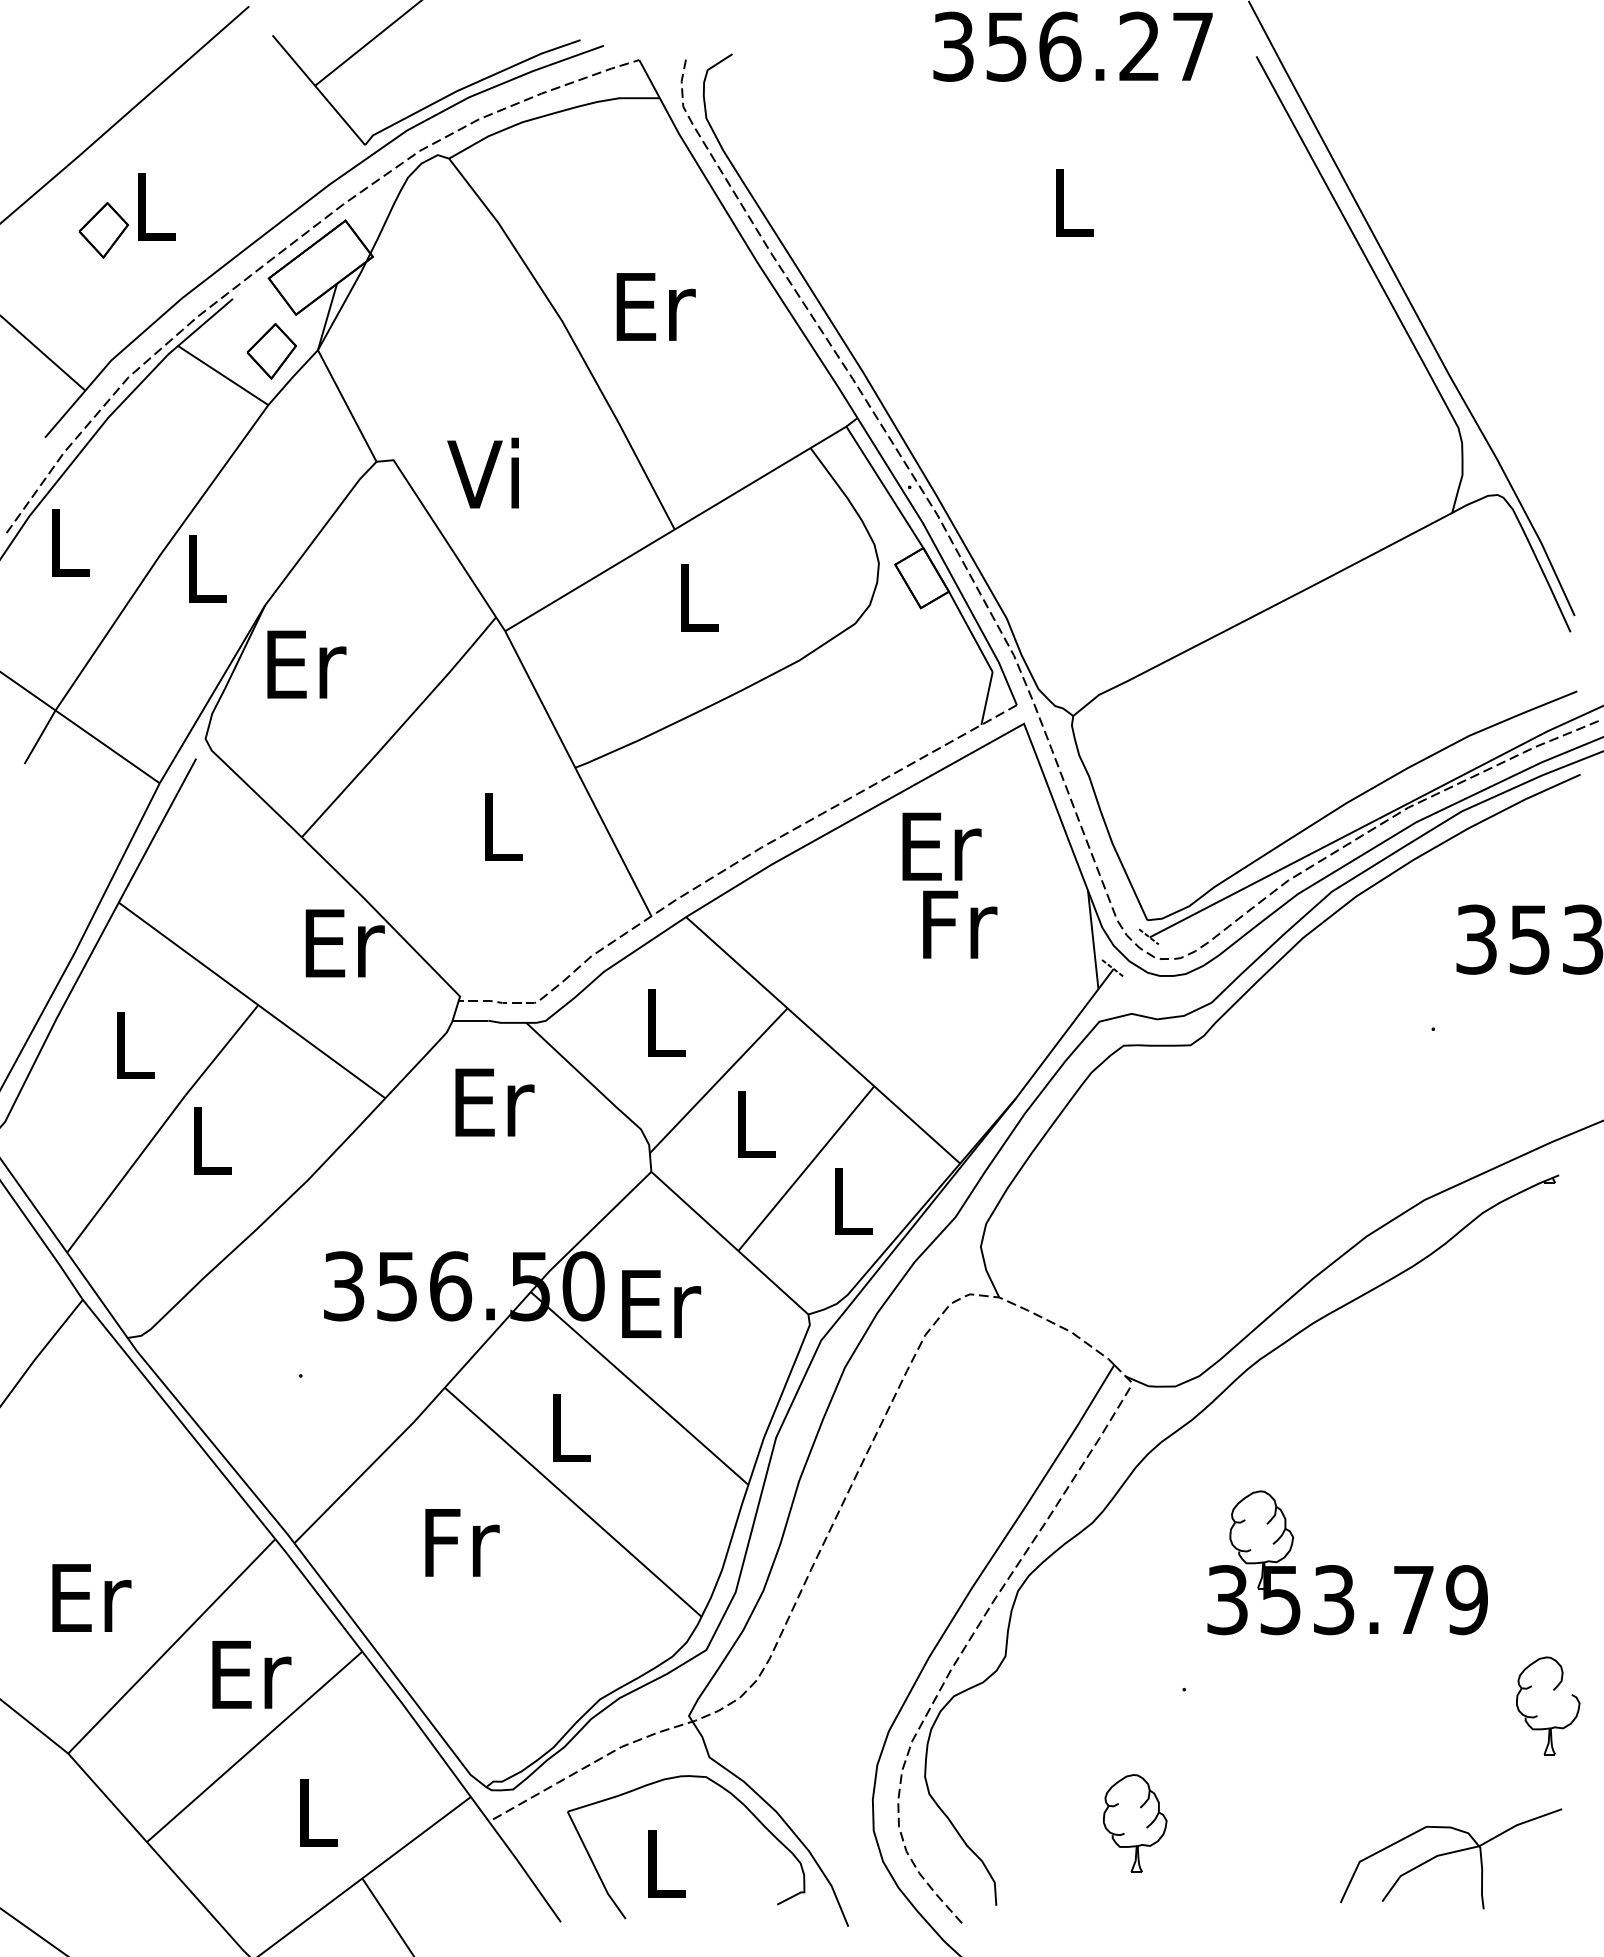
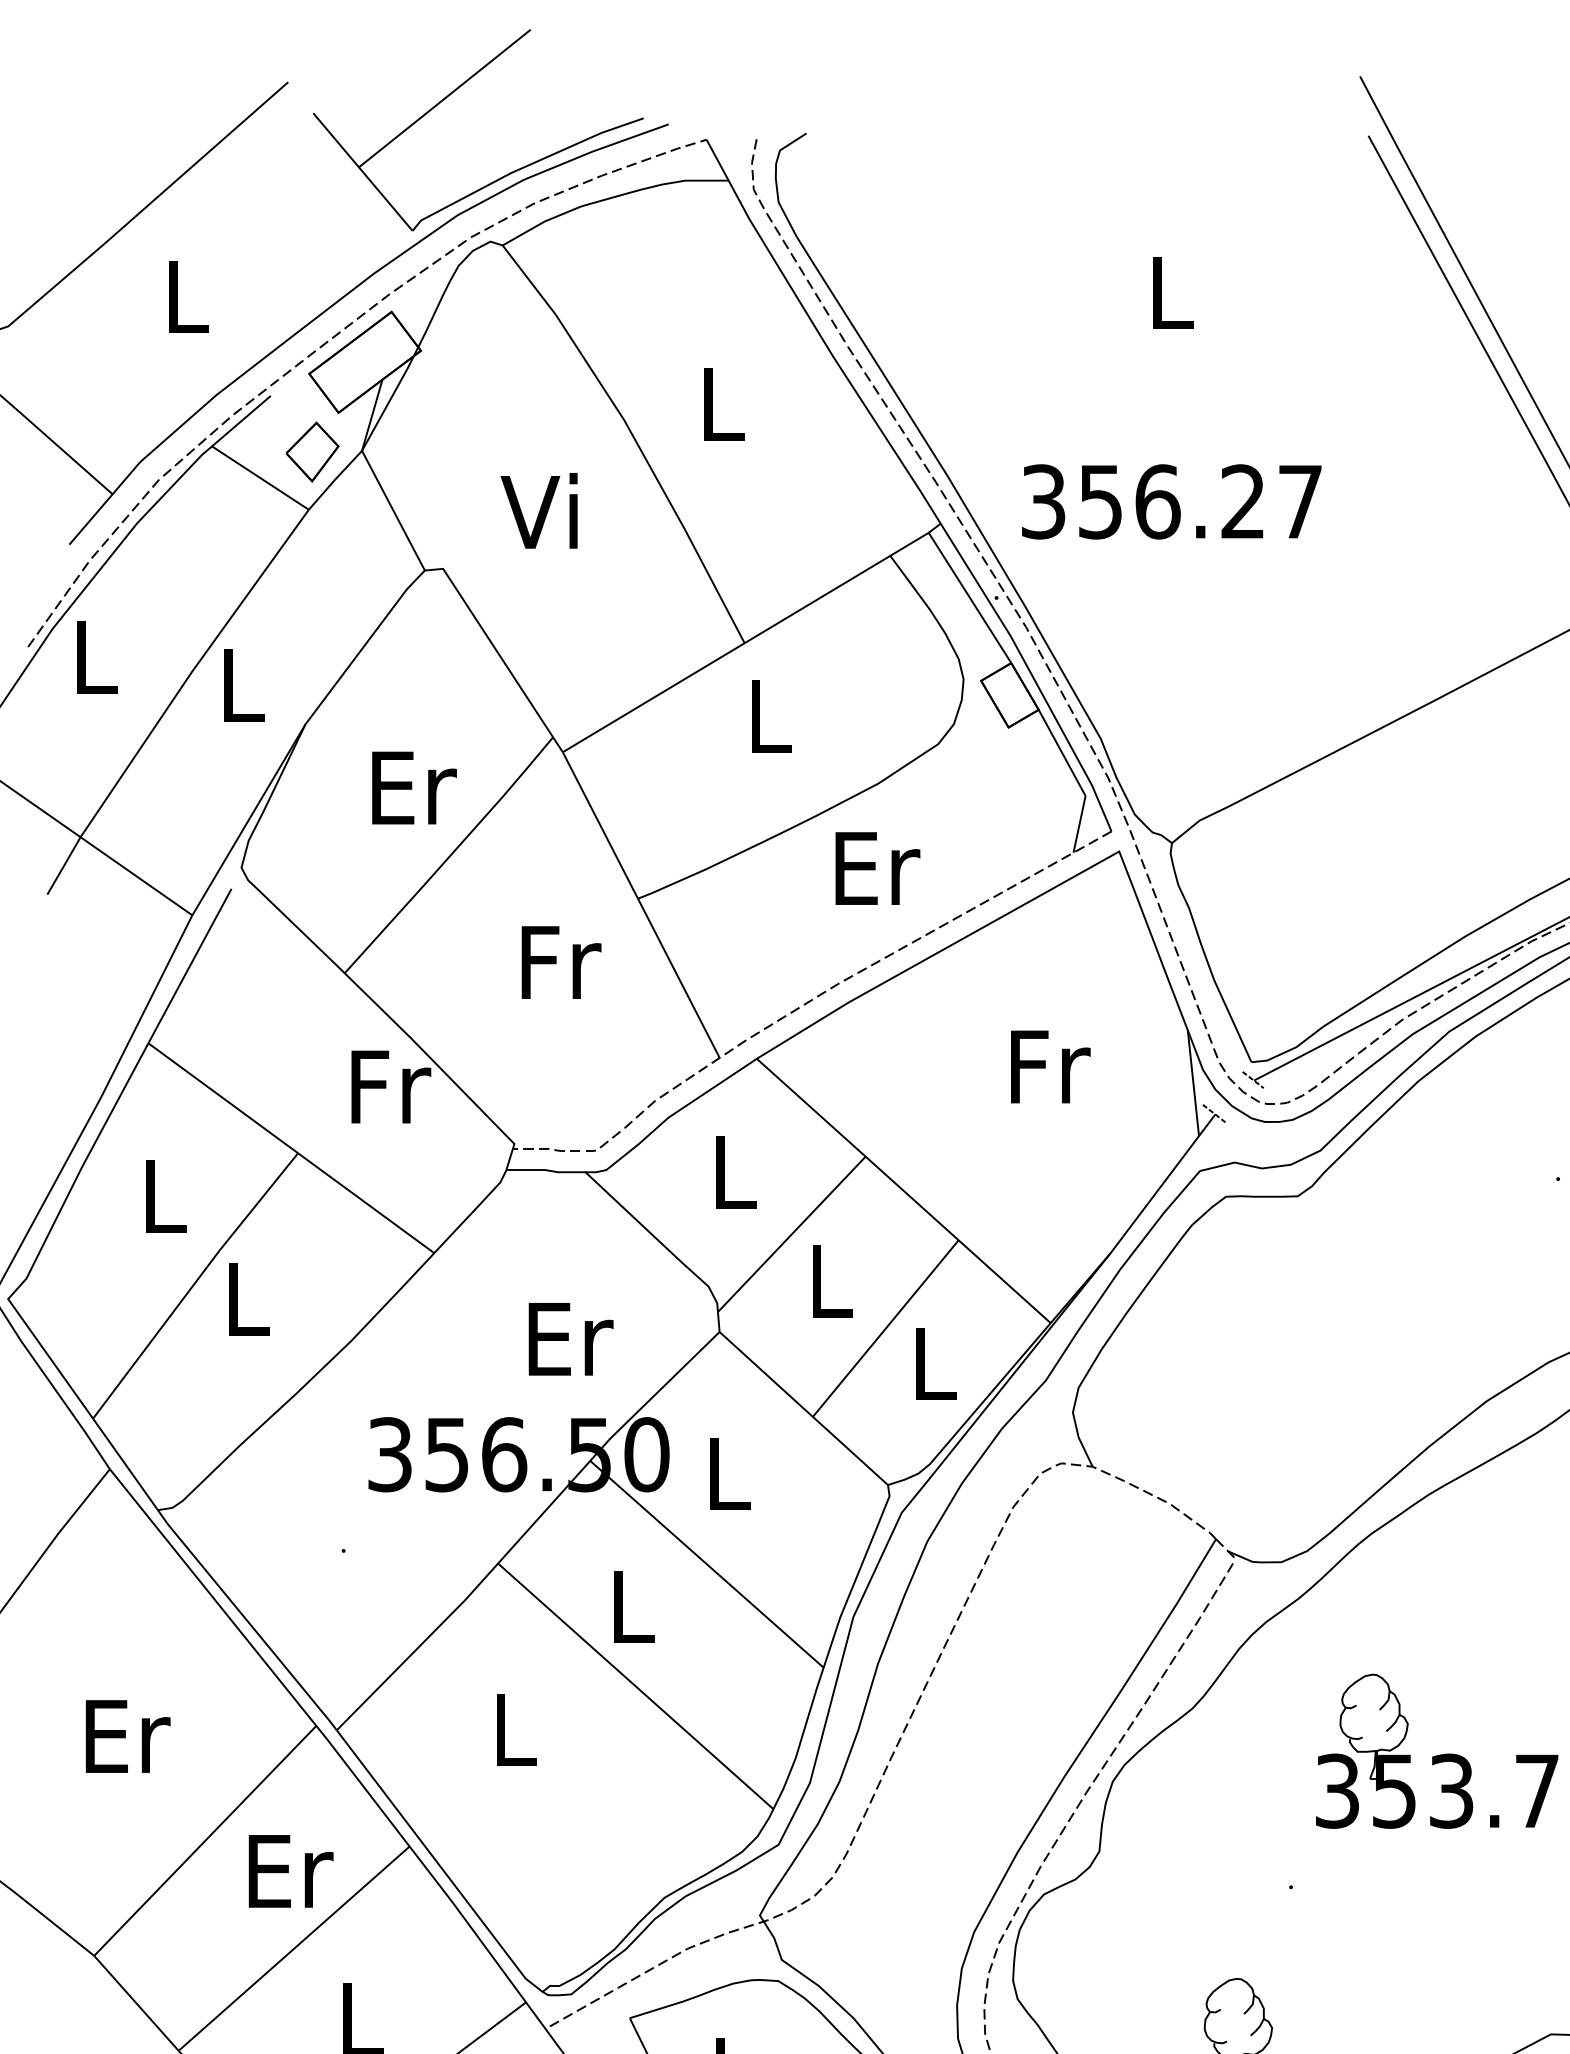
text: (1072, 46) -> (1171, 501), moved
part: (103, 229) -> (132, 321), removed
text: (655, 306) -> (724, 404), Er -> L
text: (482, 472) -> (538, 510), moved
text: (306, 664) -> (414, 787), moved
text: (504, 827) -> (562, 962), L -> Fr
text: (941, 846) -> (877, 868), moved
text: (344, 943) -> (390, 1087), Er -> Fr
text: (494, 1102) -> (570, 1339), moved
text: (661, 1303) -> (730, 1473), Er -> L
text: (462, 1542) -> (517, 1729), Fr -> L
text: (91, 1597) -> (127, 1735), moved

